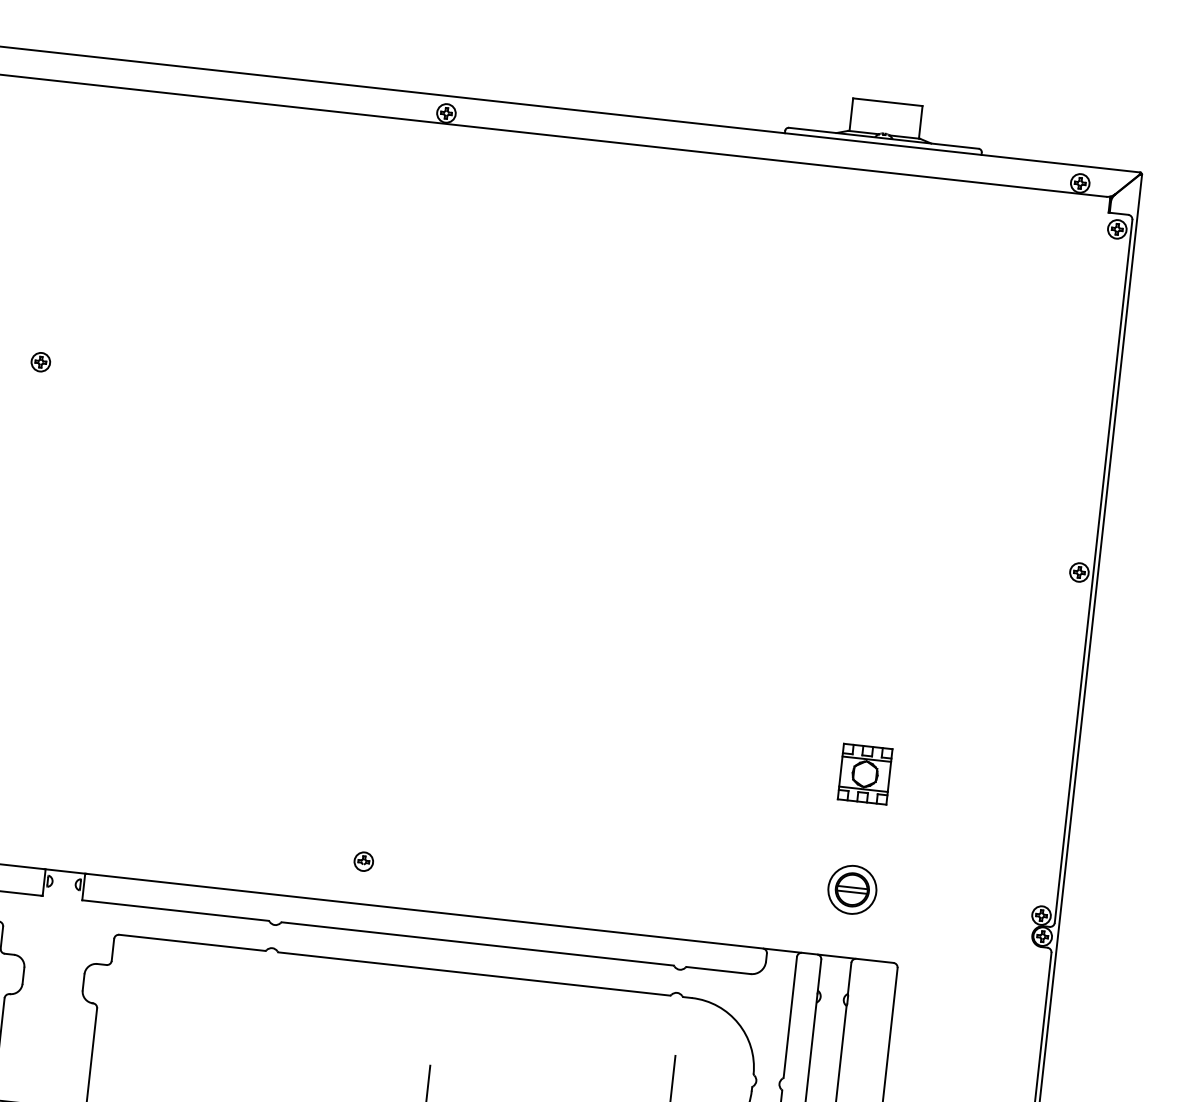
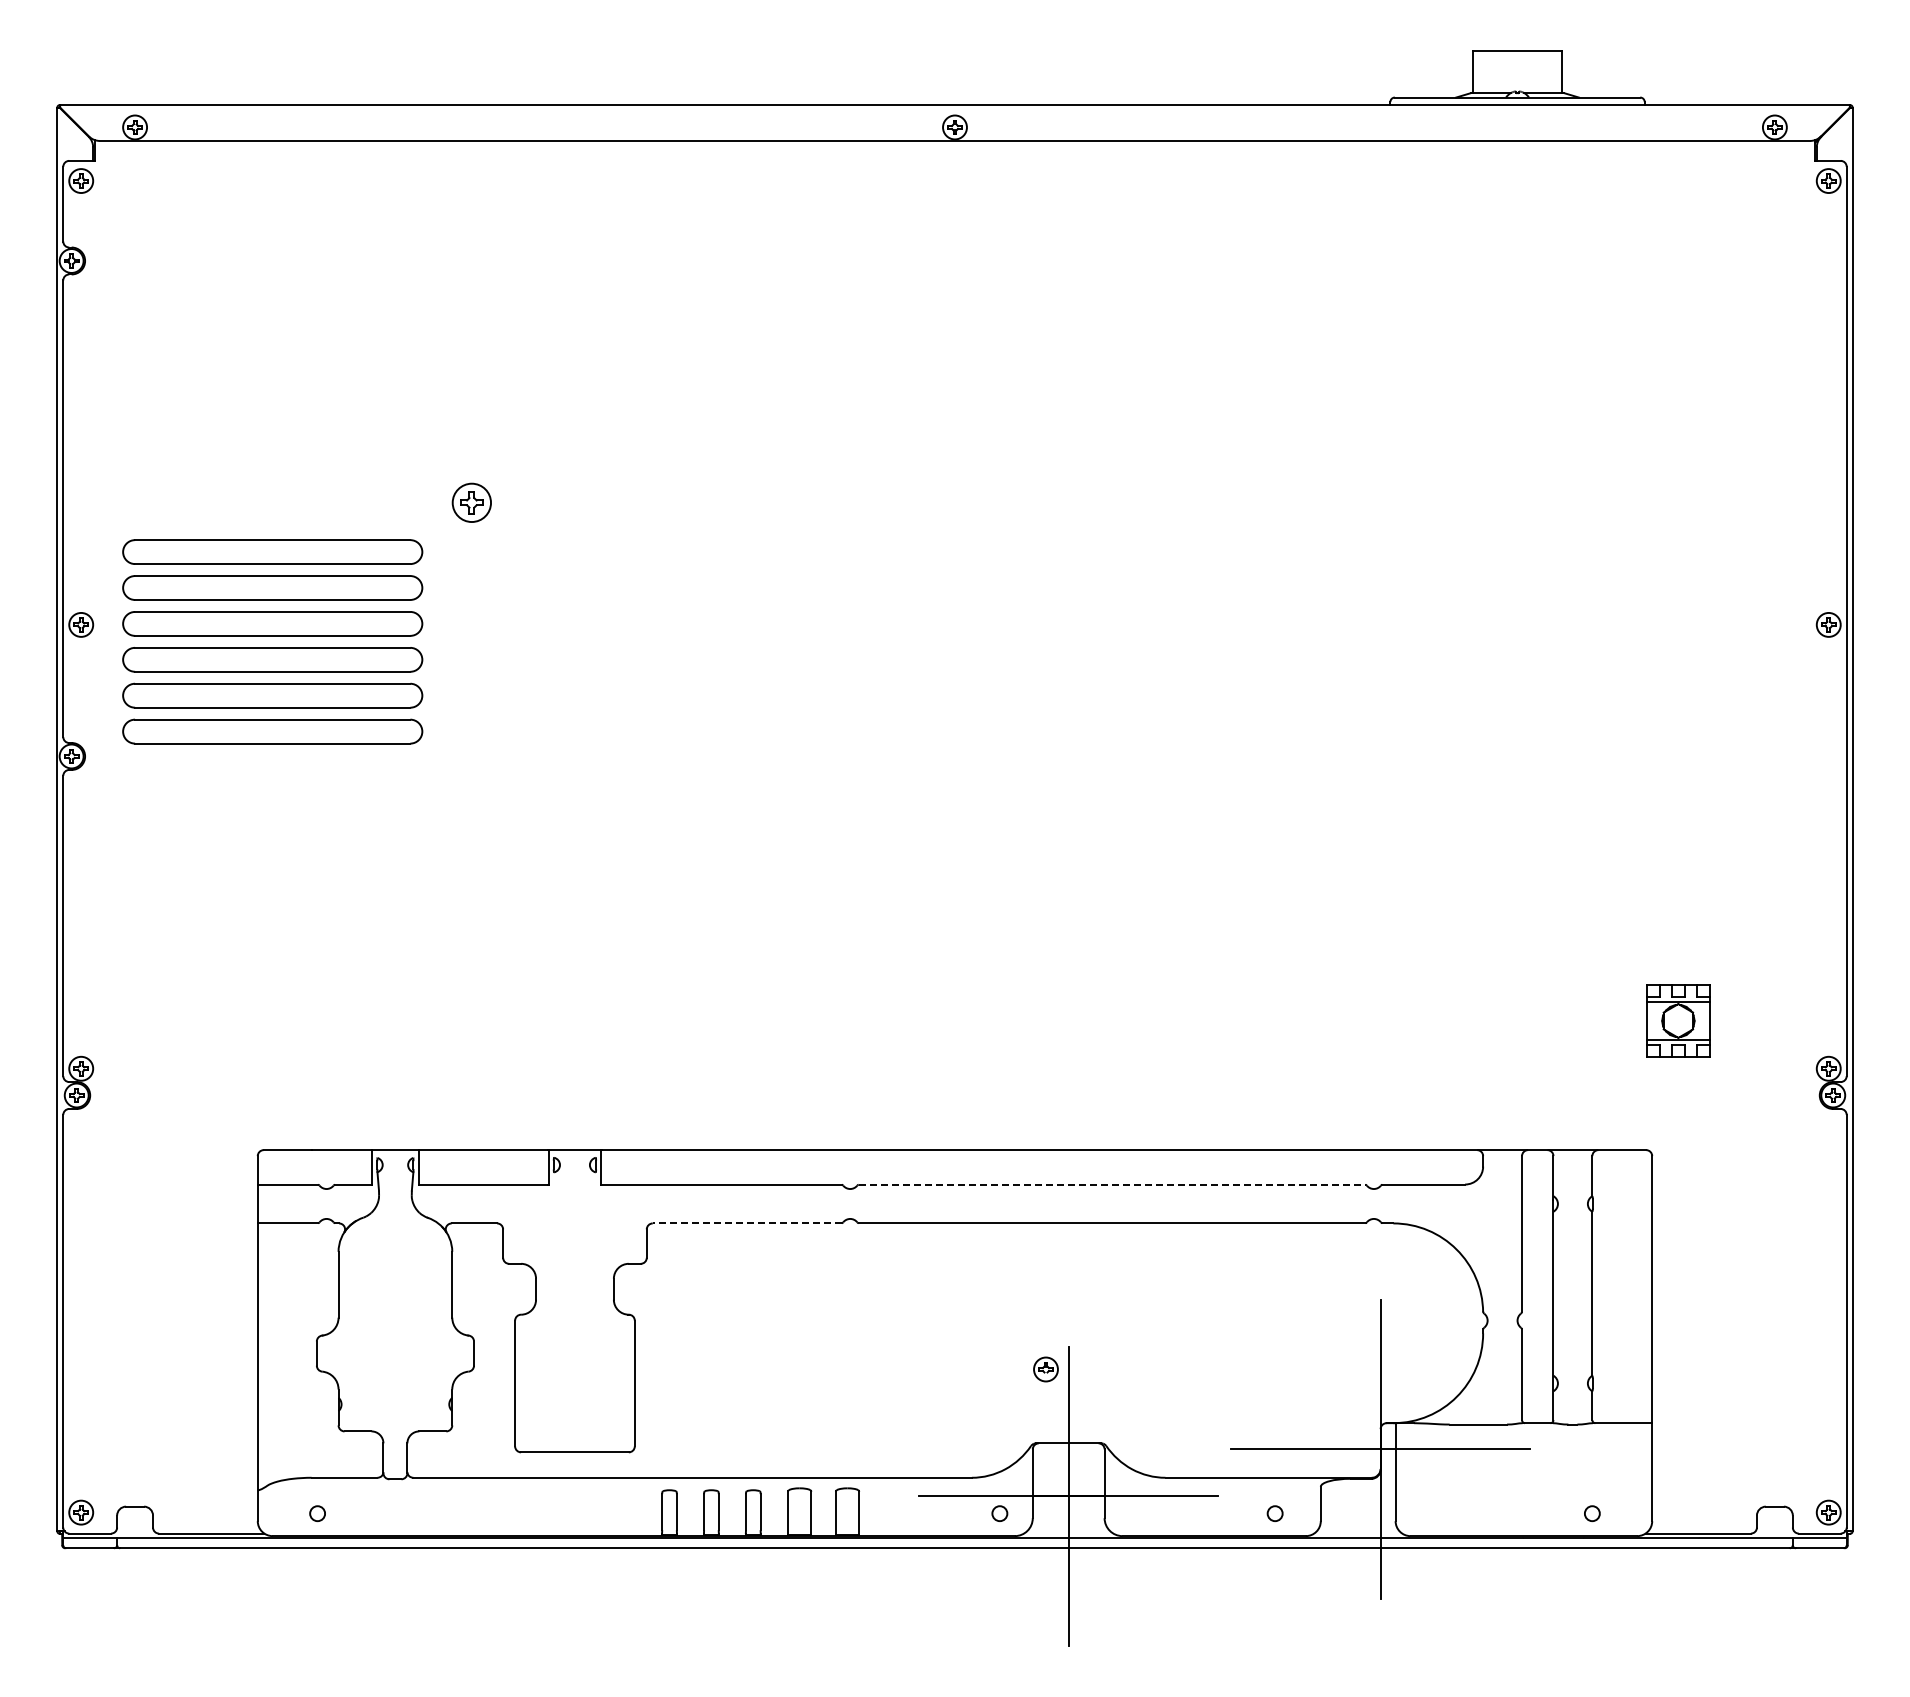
part: (40, 362) -> (471, 502), size x1.6
part: (865, 773) -> (1678, 1020), moved
part: (363, 861) -> (1045, 1369), moved
part: (852, 889) -> (1583, 1062), removed
line: (192, 942) -> (747, 1223), solid -> dashed
line: (478, 943) -> (1112, 1184), solid -> dashed

